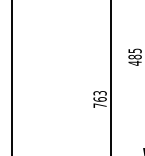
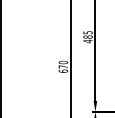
text: (98, 98) -> (62, 66), 763 -> 670

